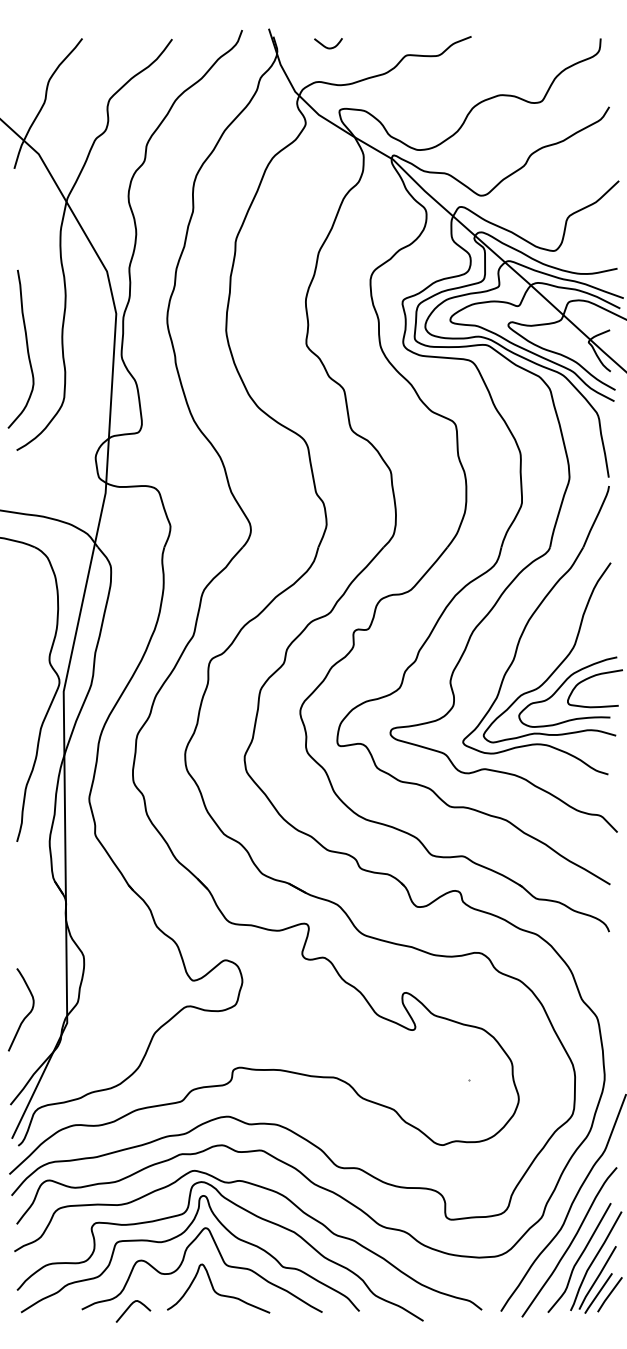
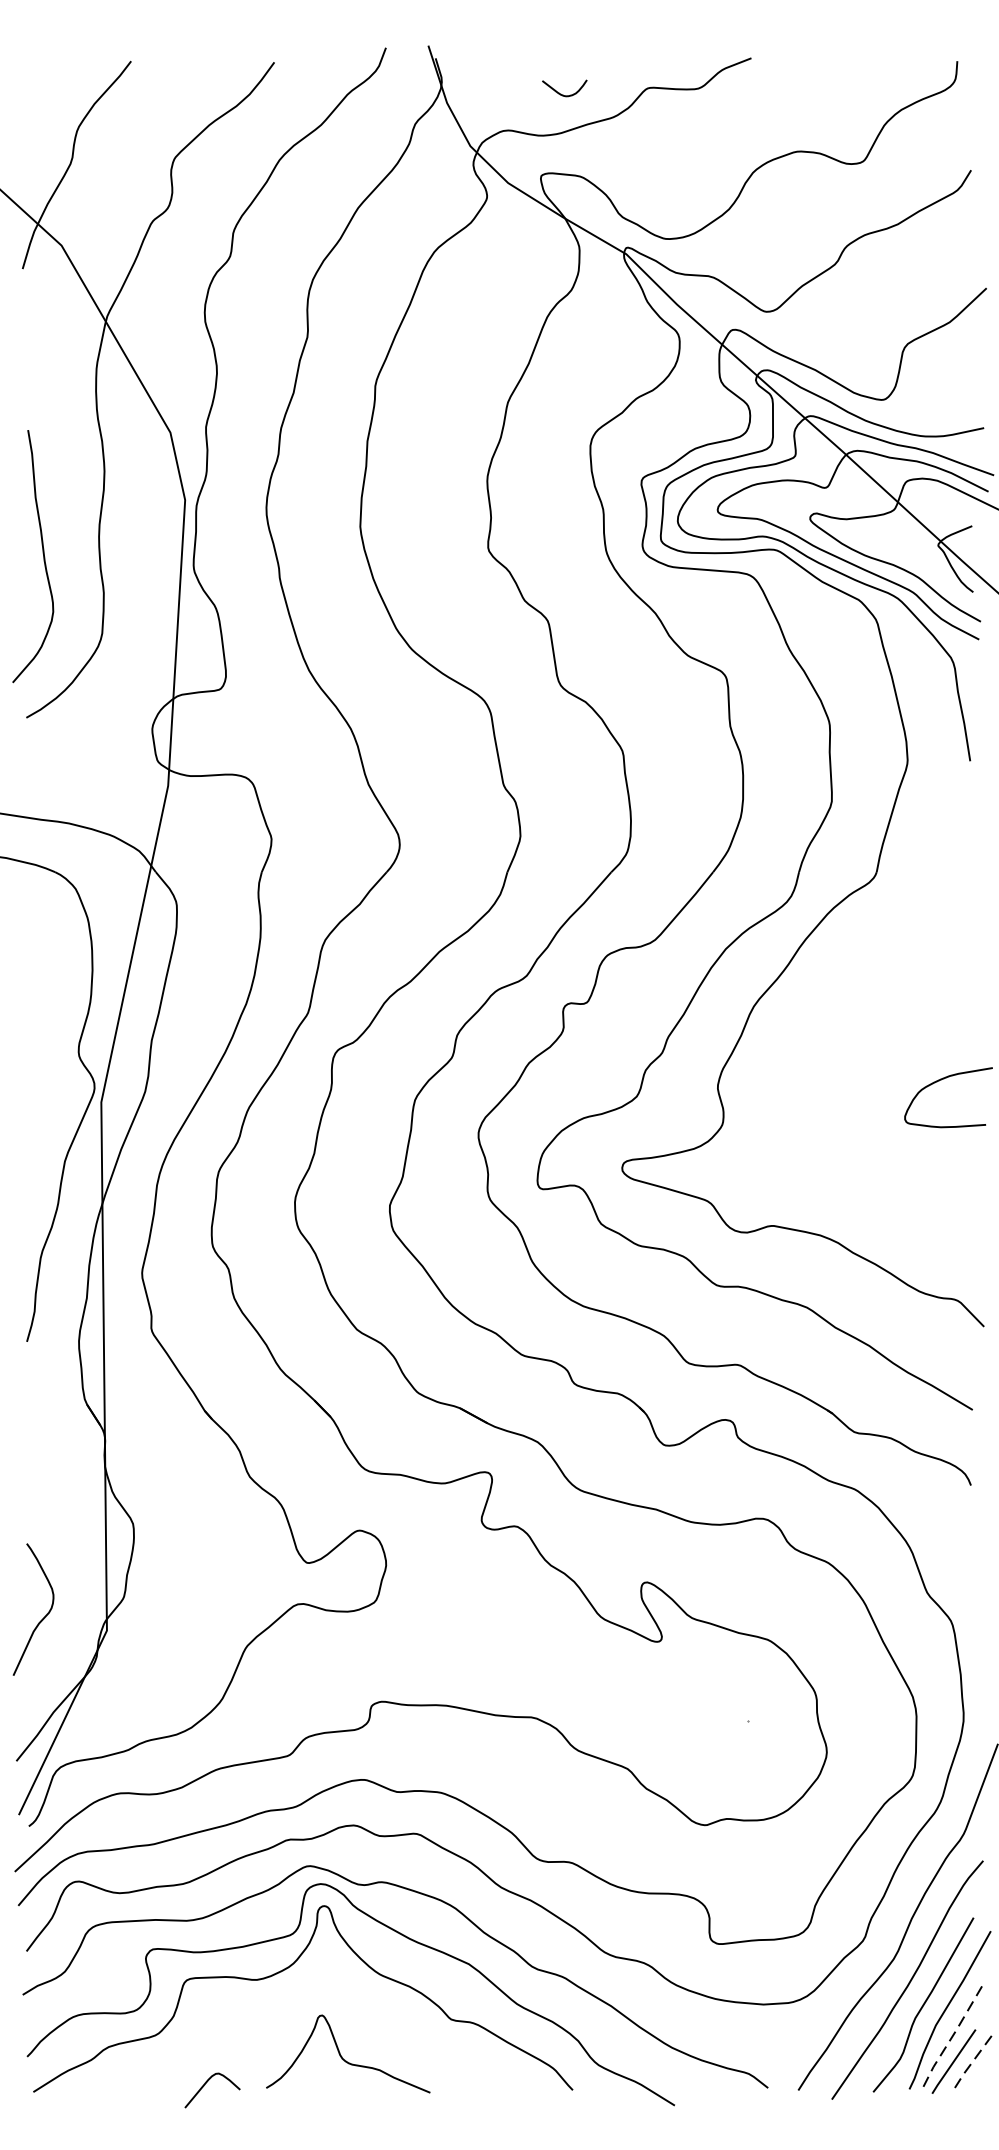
curve: (326, 46) -> (561, 93), moved
part: (527, 625) -> (840, 996), removed
curve: (183, 1261) -> (292, 2010), removed
line: (597, 1278) -> (952, 2037), solid -> dashed
line: (609, 1294) -> (971, 2063), solid -> dashed

